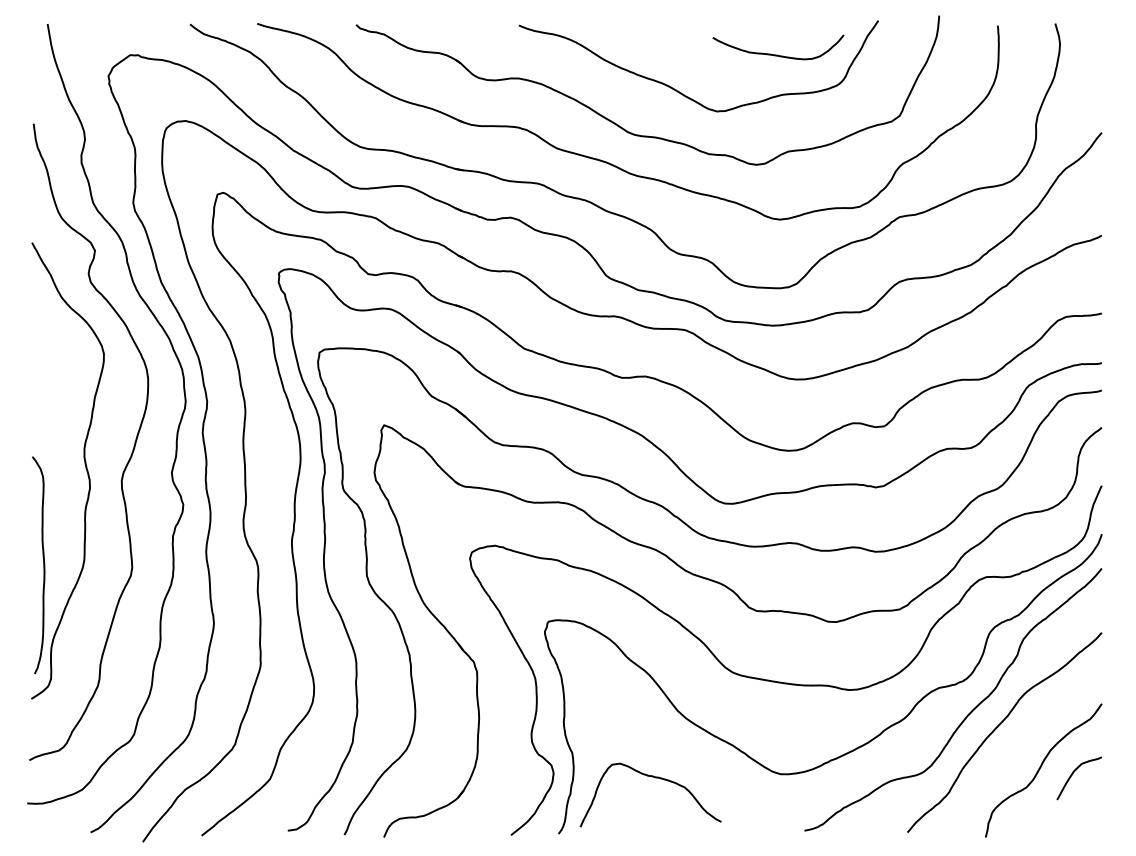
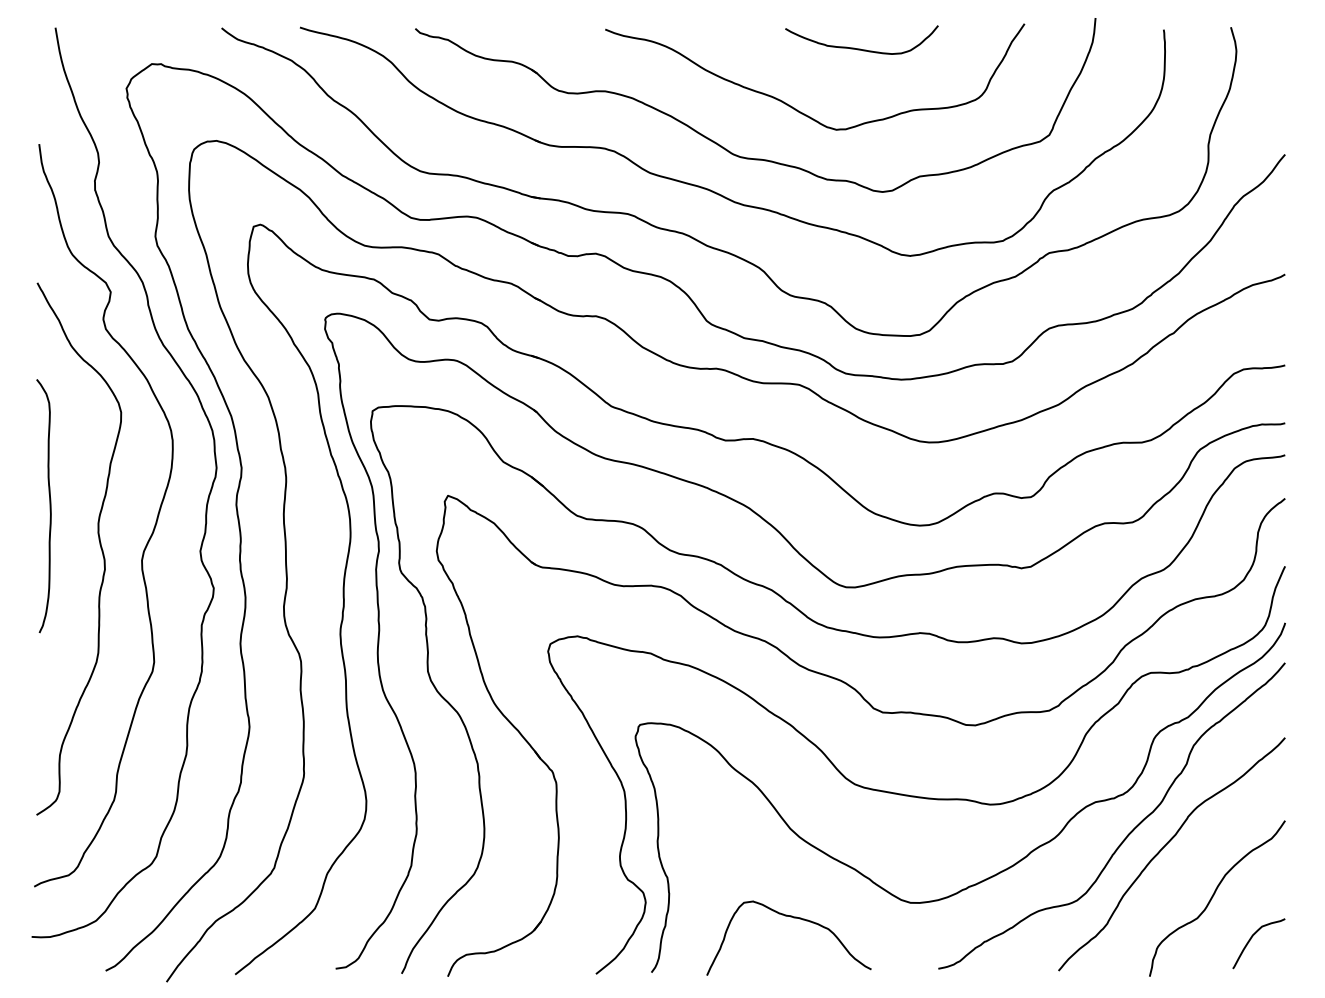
curve: (777, 54) -> (860, 48), moved
curve: (43, 565) -> (49, 506), moved
curve: (1072, 774) -> (1251, 939), moved
curve: (654, 778) -> (793, 918), moved

